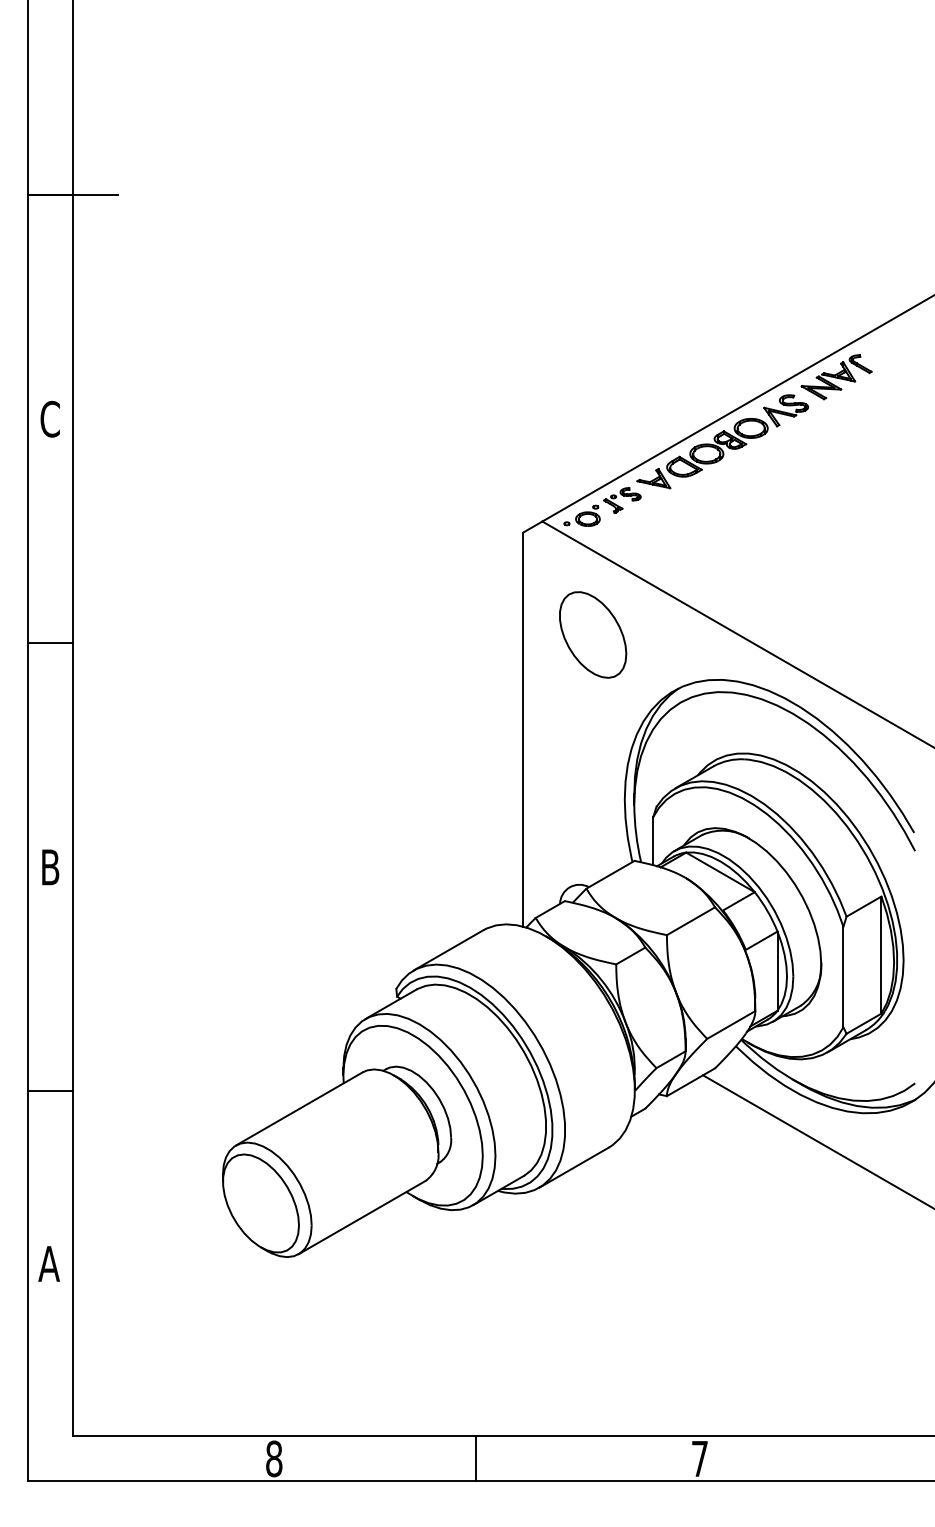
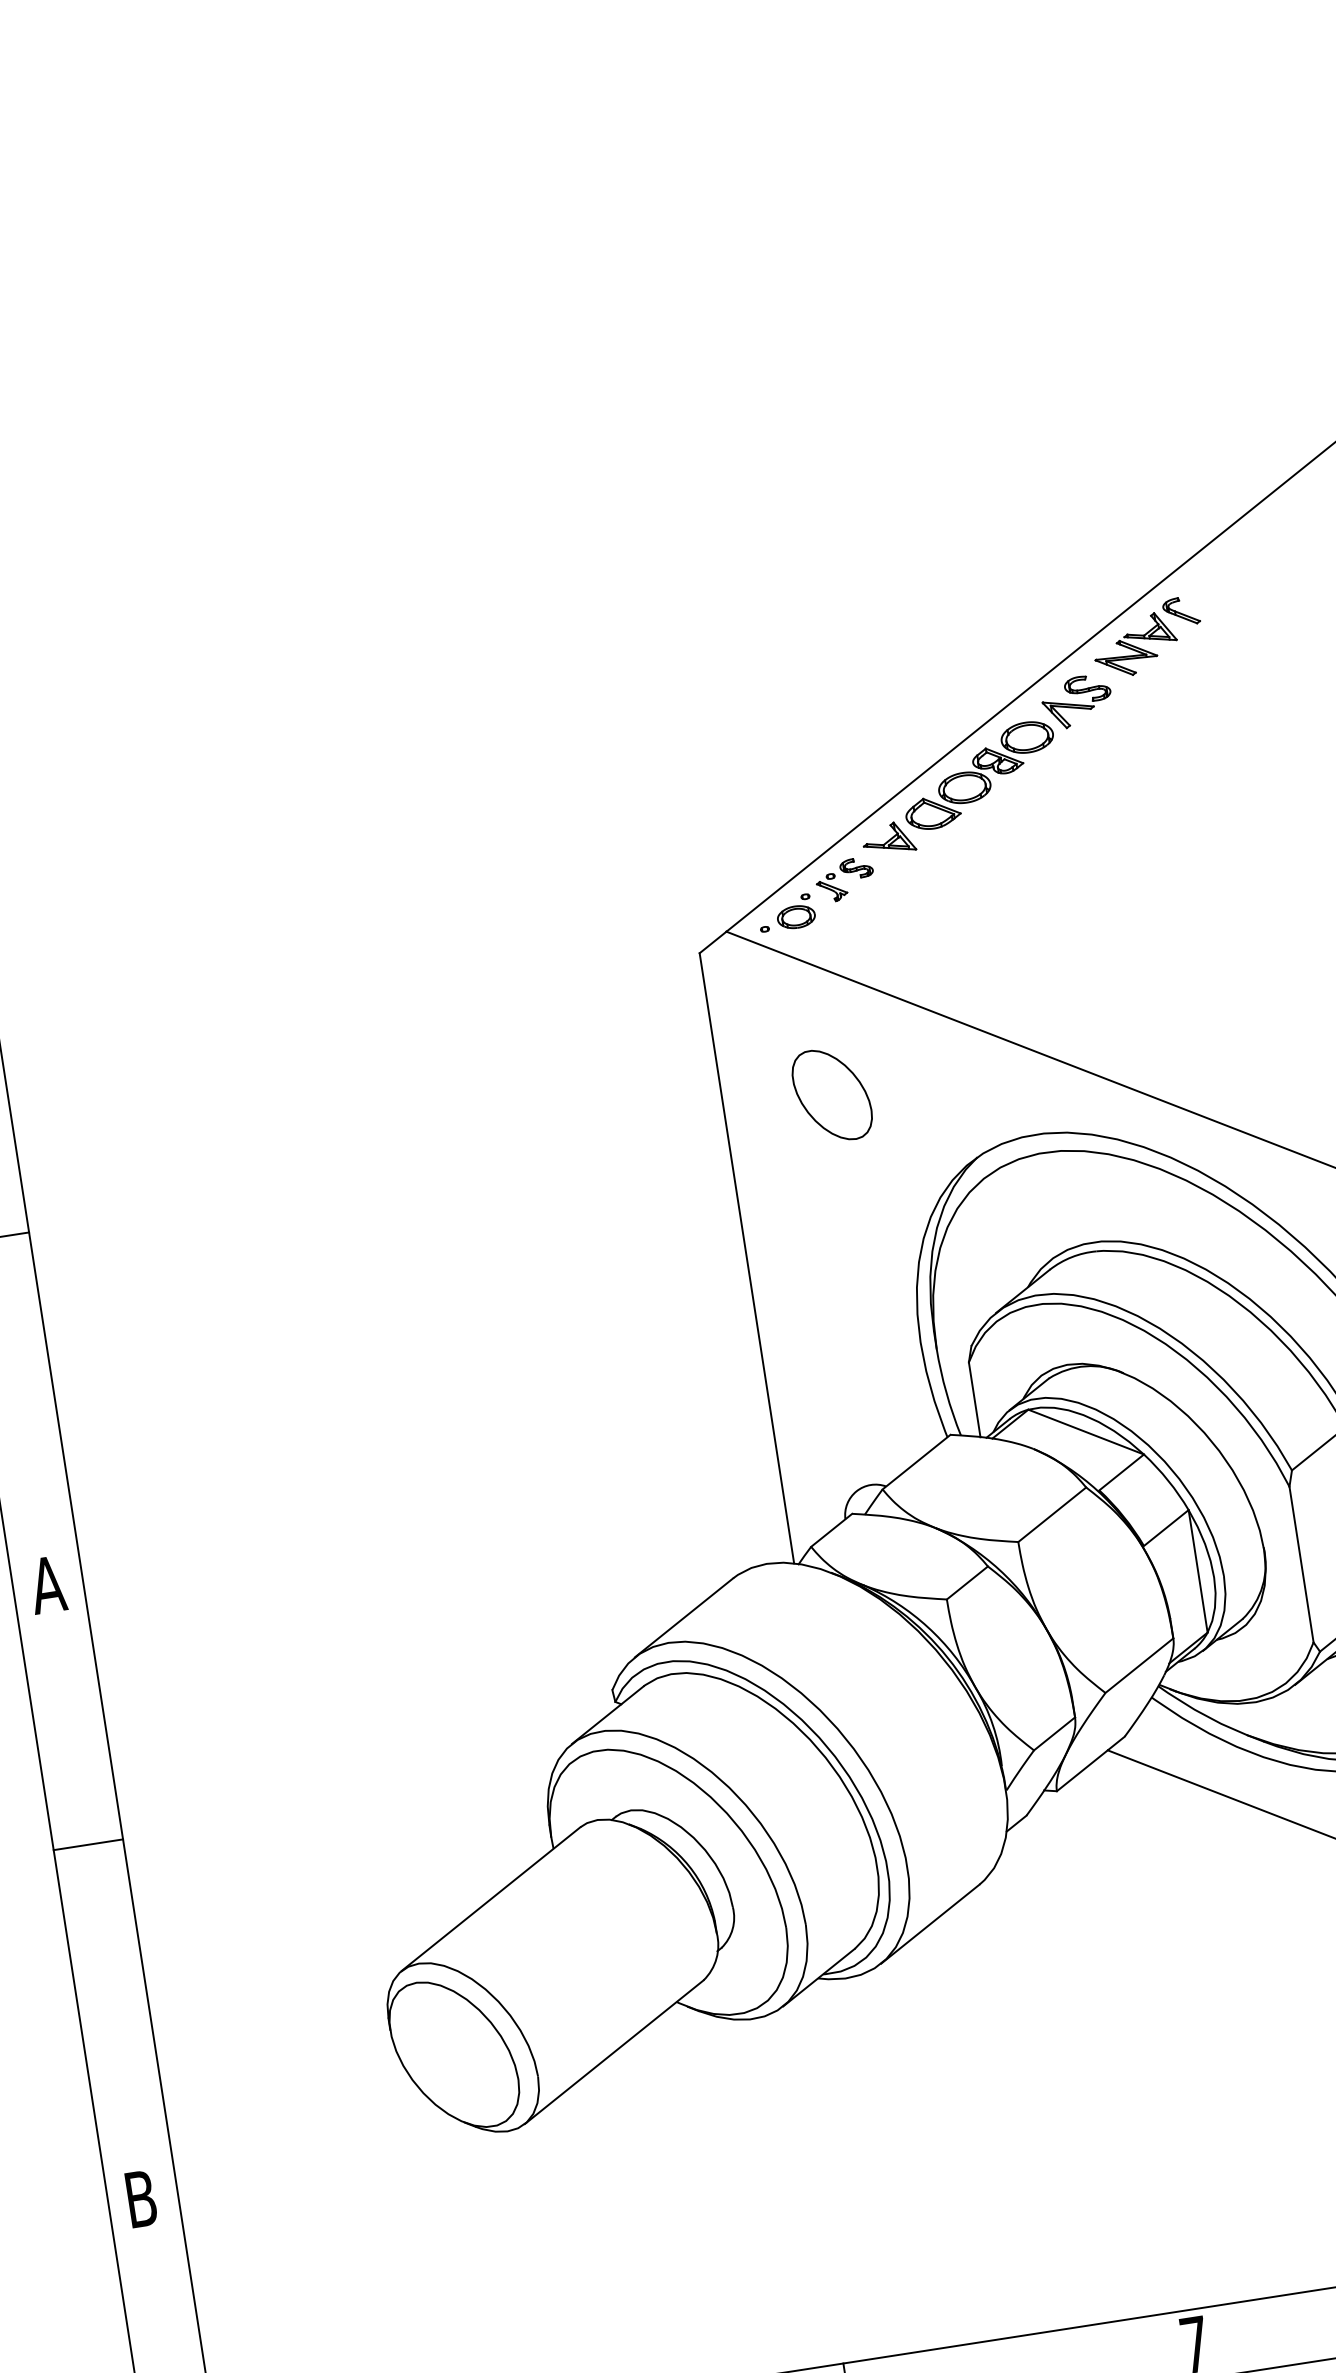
part: (593, 634) -> (832, 1094), size x0.7
text: (50, 867) -> (48, 1585), B -> A
line: (50, 1091) -> (88, 1845), moved
text: (48, 1263) -> (139, 2198), A -> B

